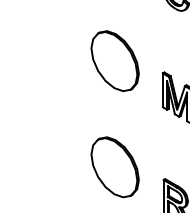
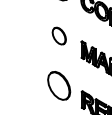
part: (115, 59) -> (59, 35), size x0.6

